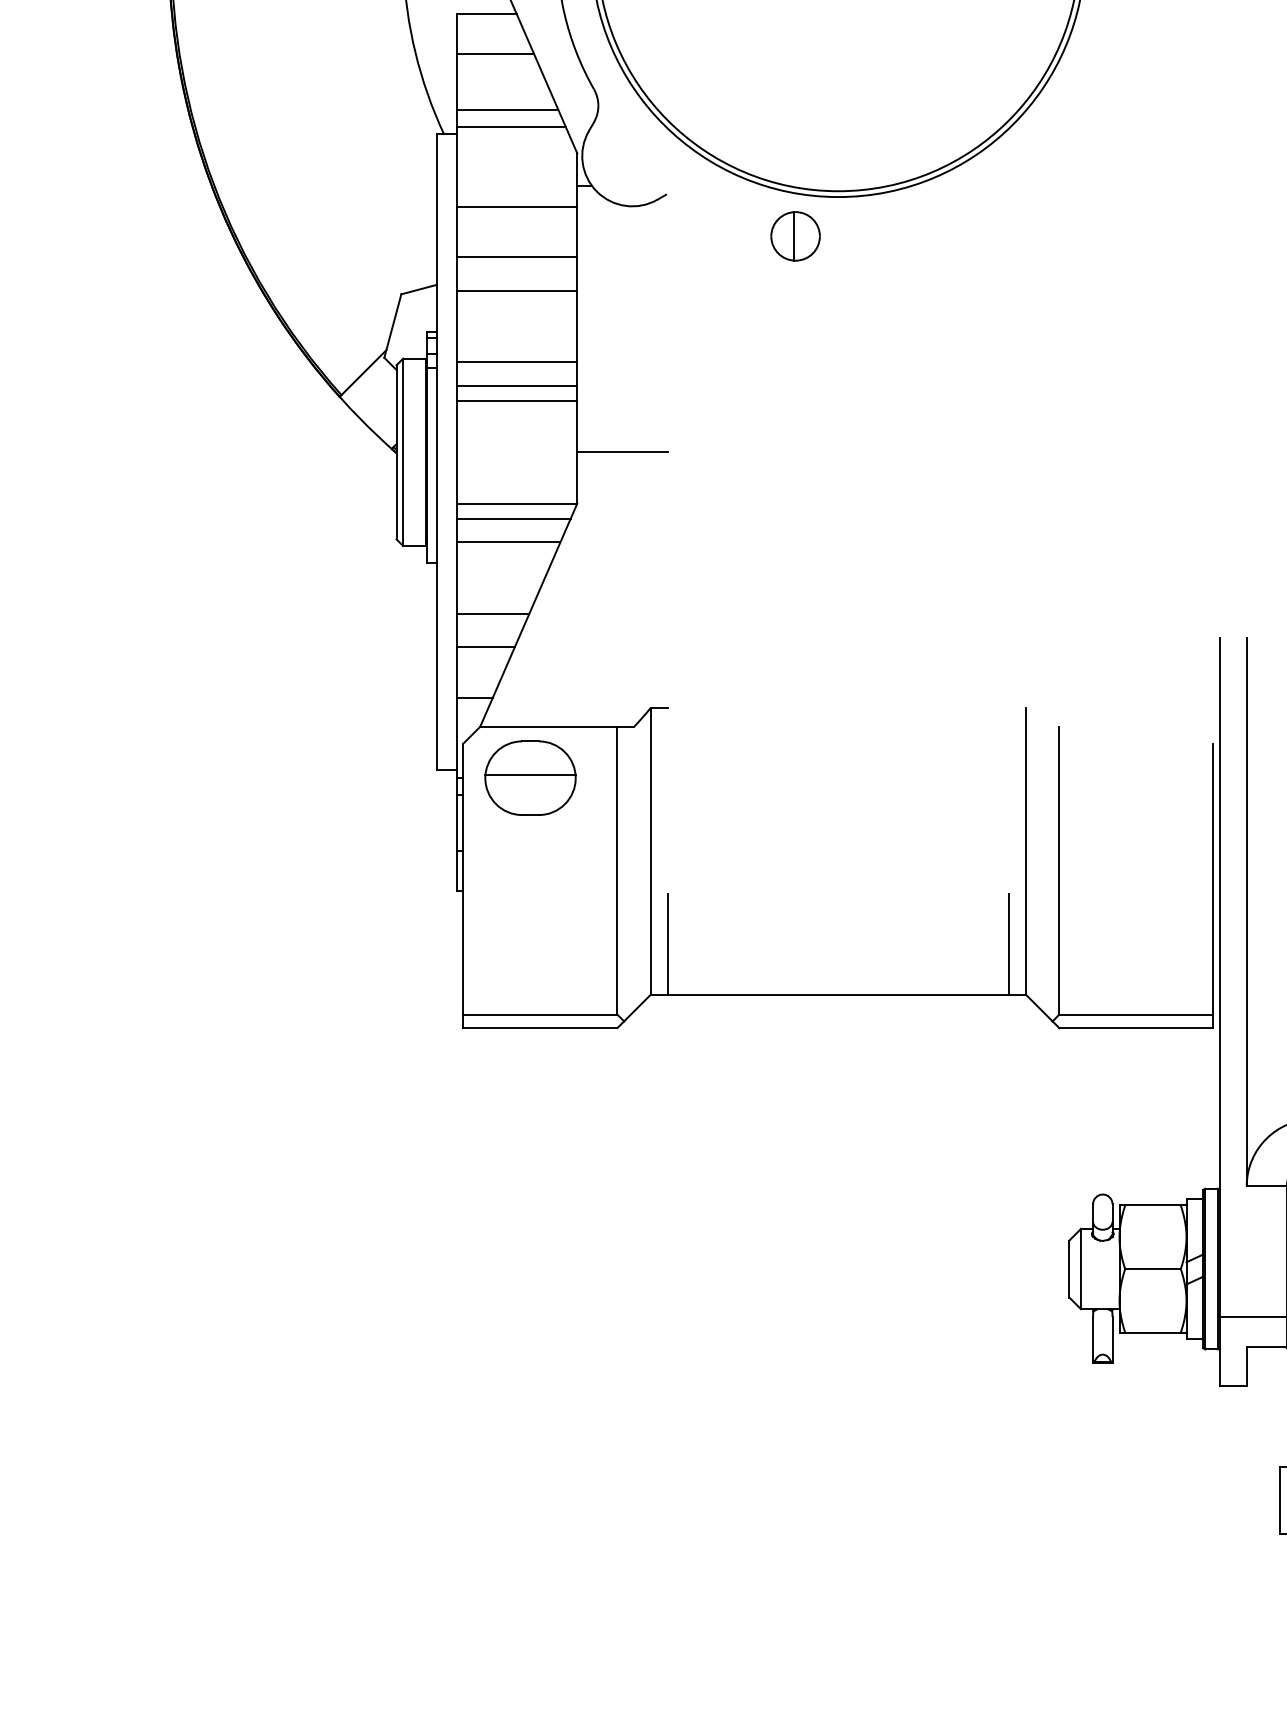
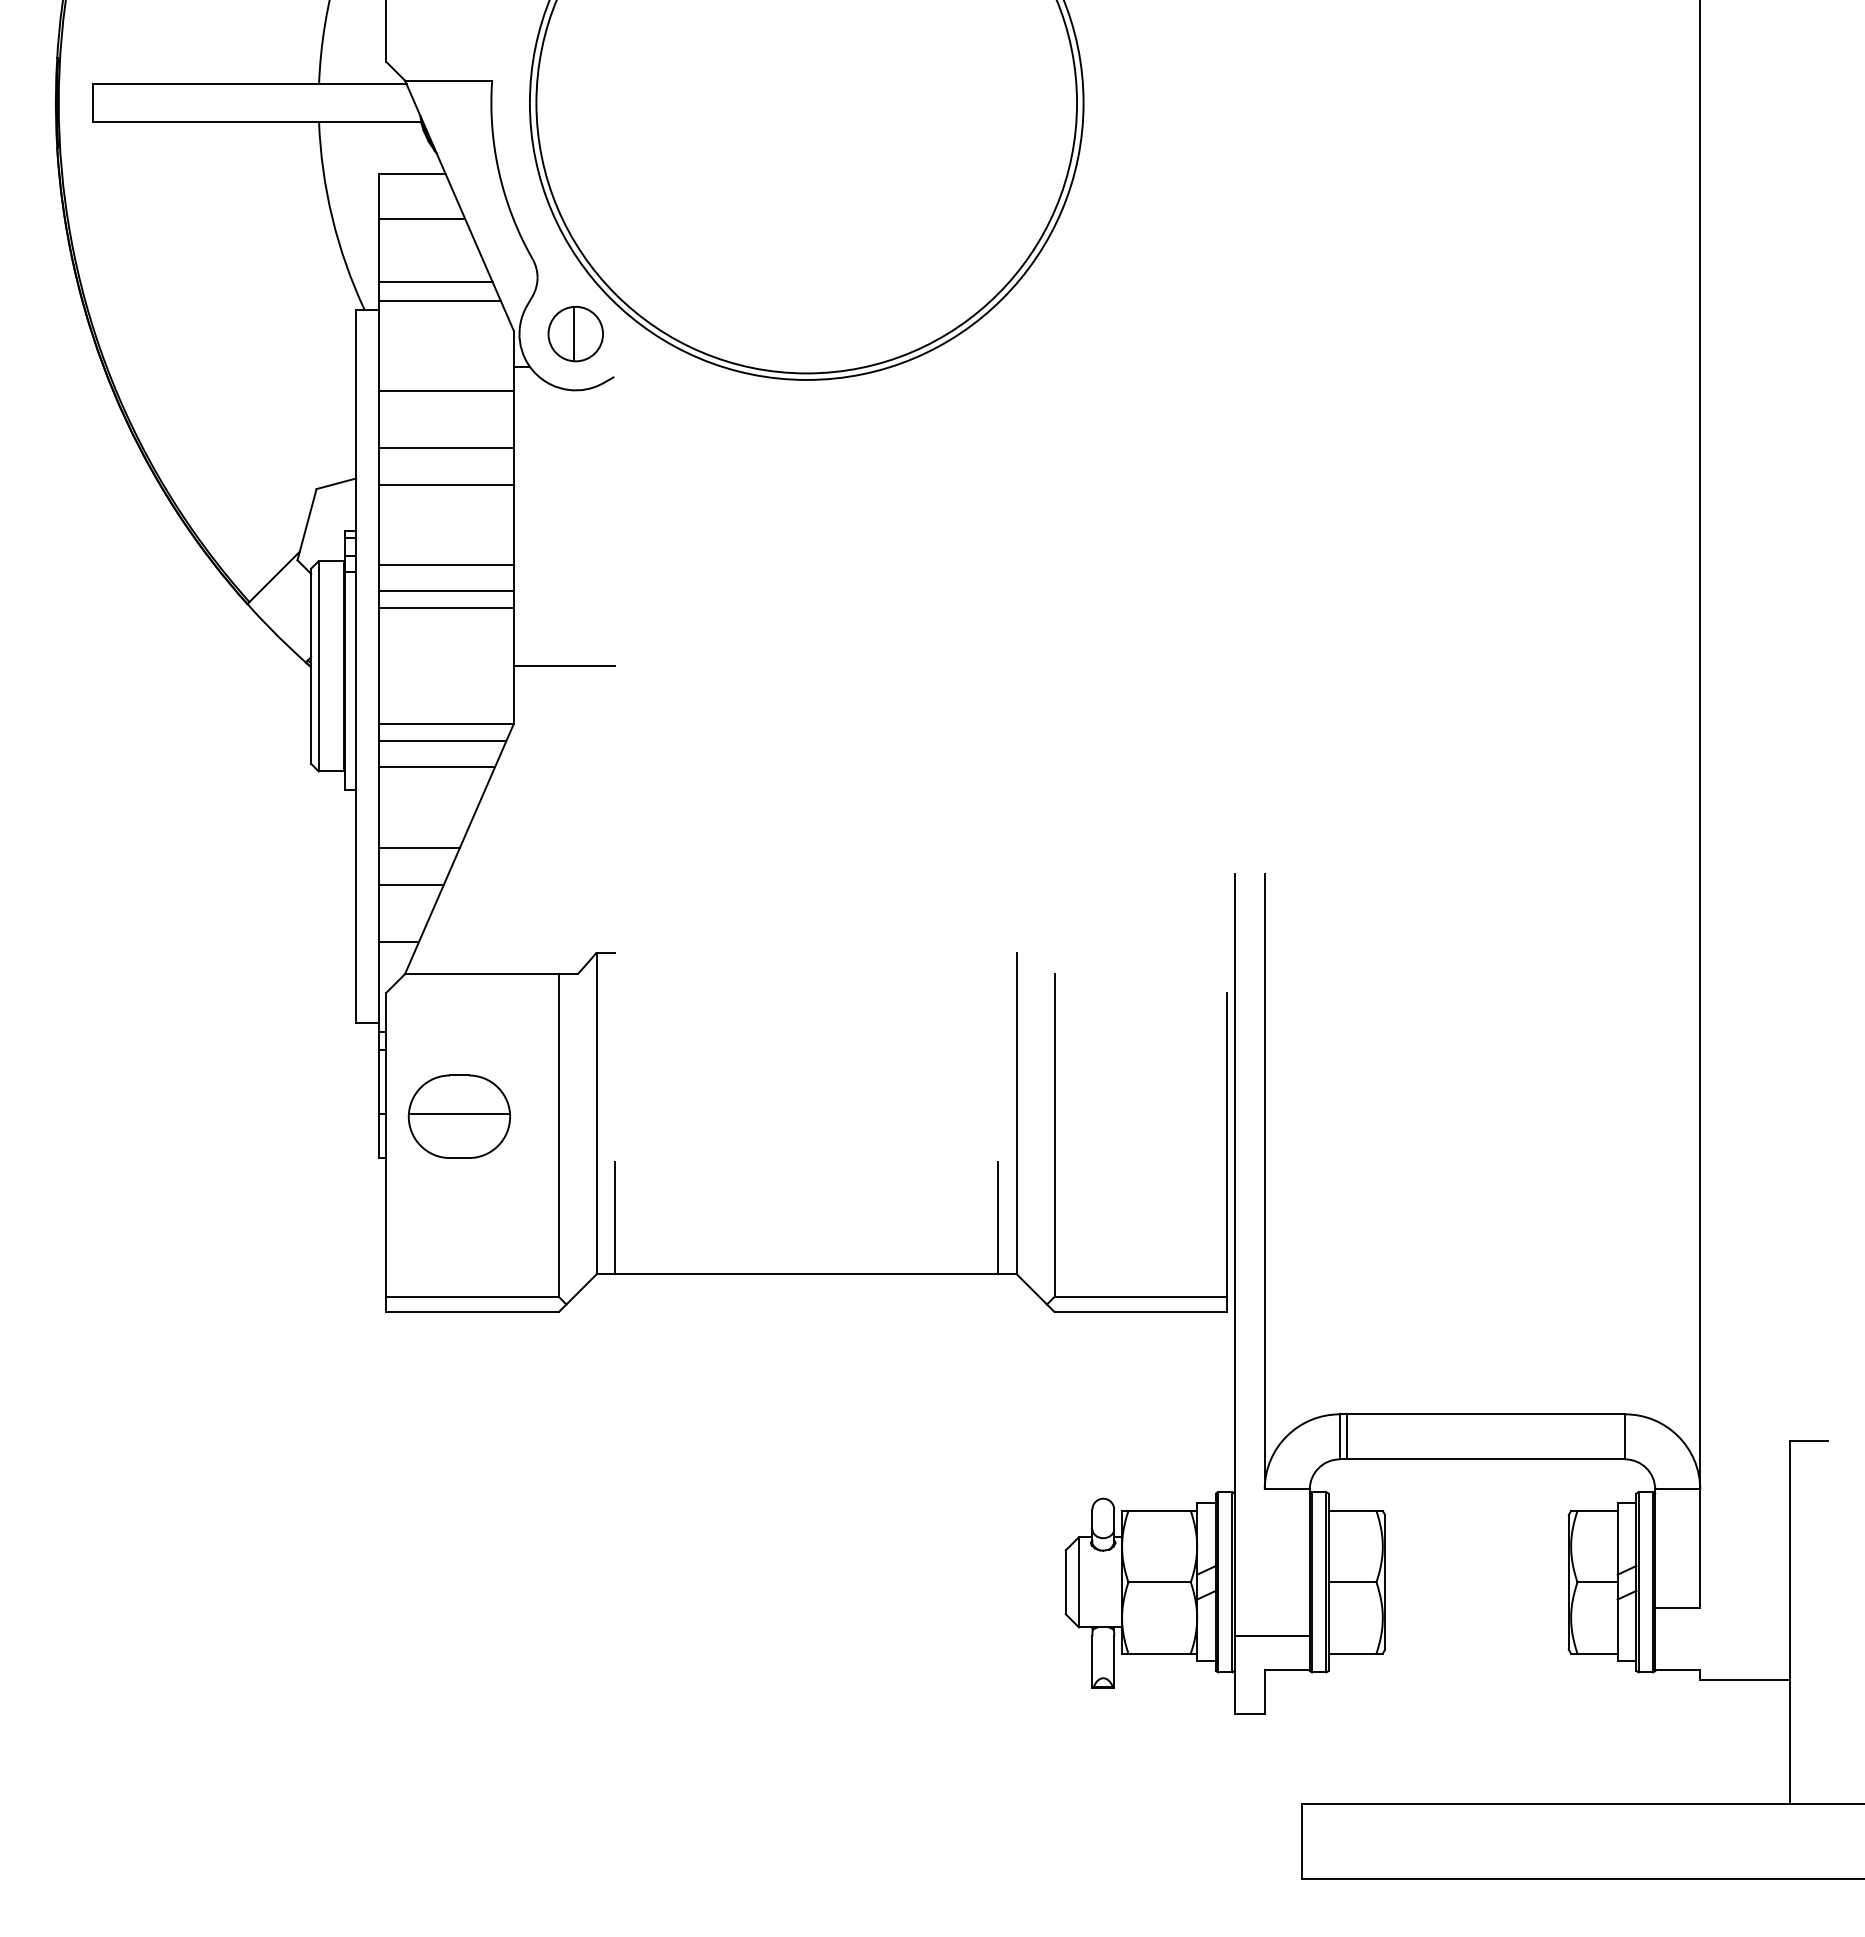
part: (795, 236) -> (575, 334), moved
part: (529, 777) -> (458, 1116), moved

